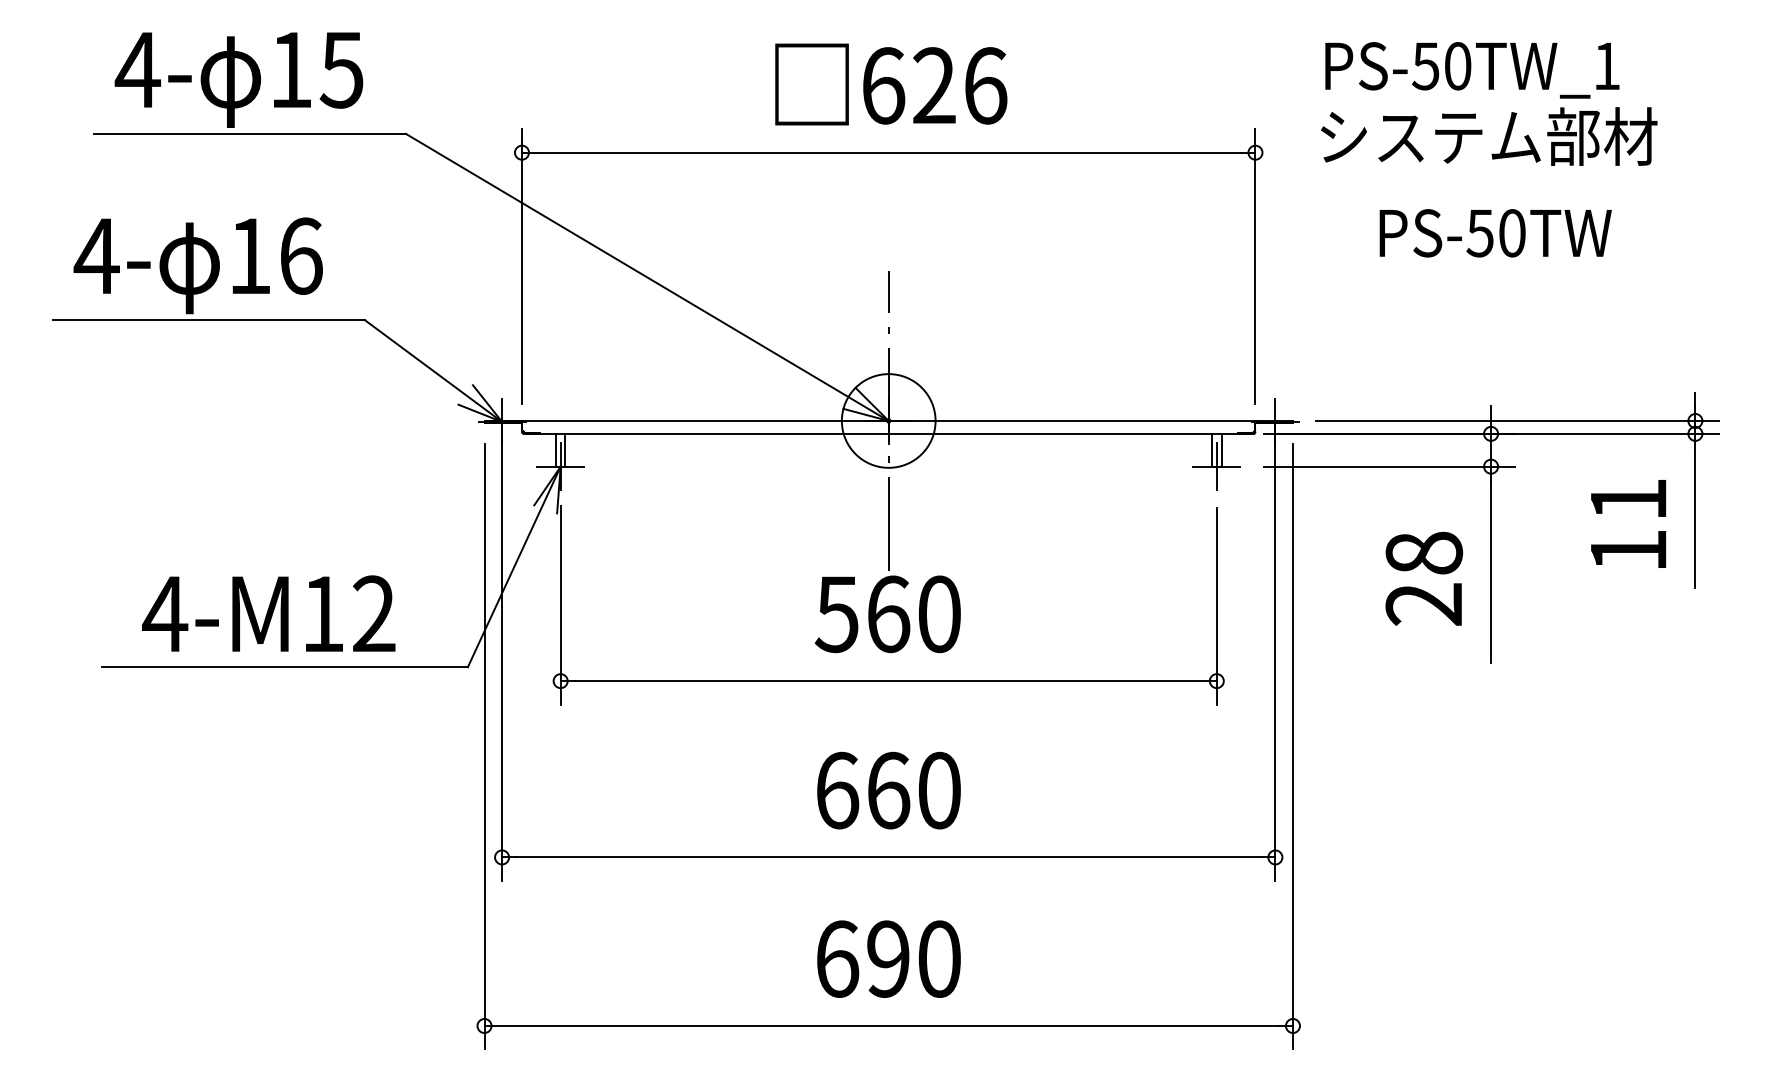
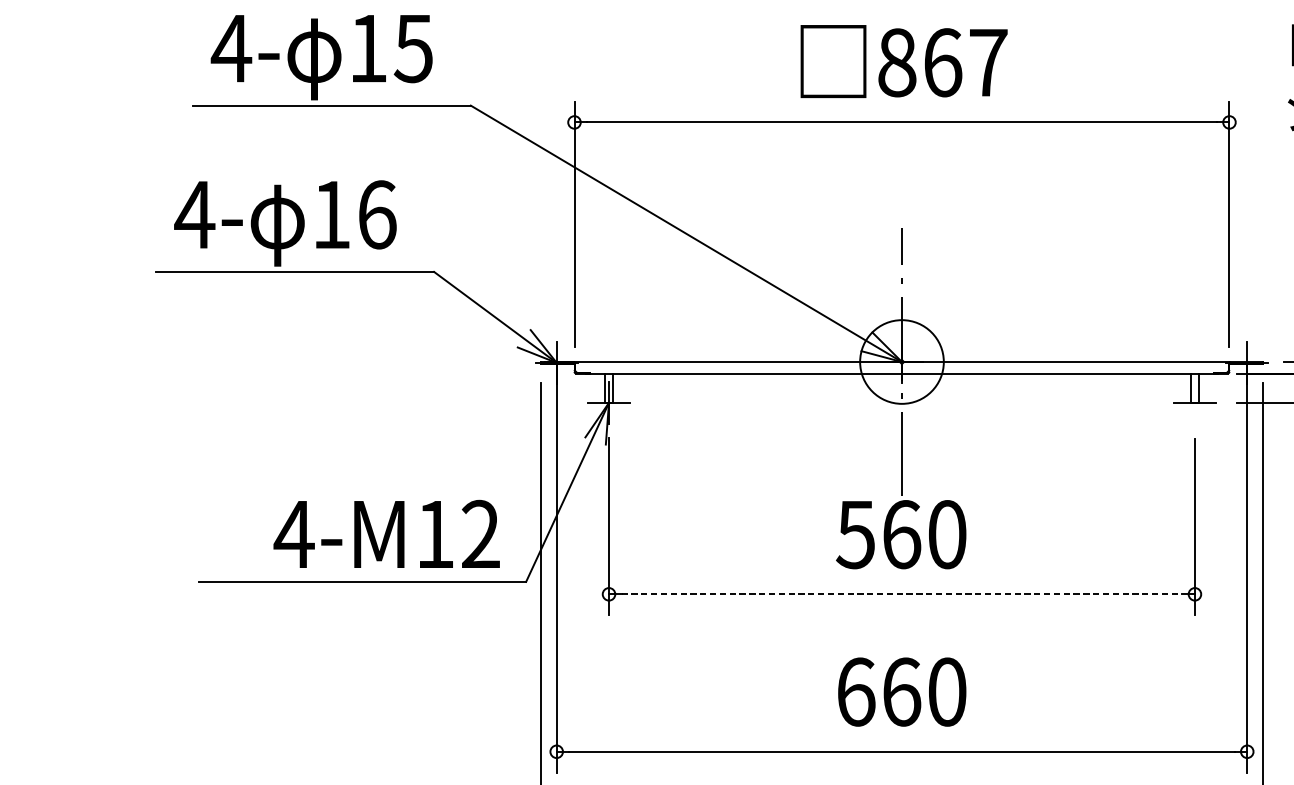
text: (934, 85) -> (942, 62), 626 -> 867
line: (1216, 466) -> (1194, 402), removed
text: (268, 613) -> (386, 533), moved
line: (889, 681) -> (902, 594), solid -> dashed

